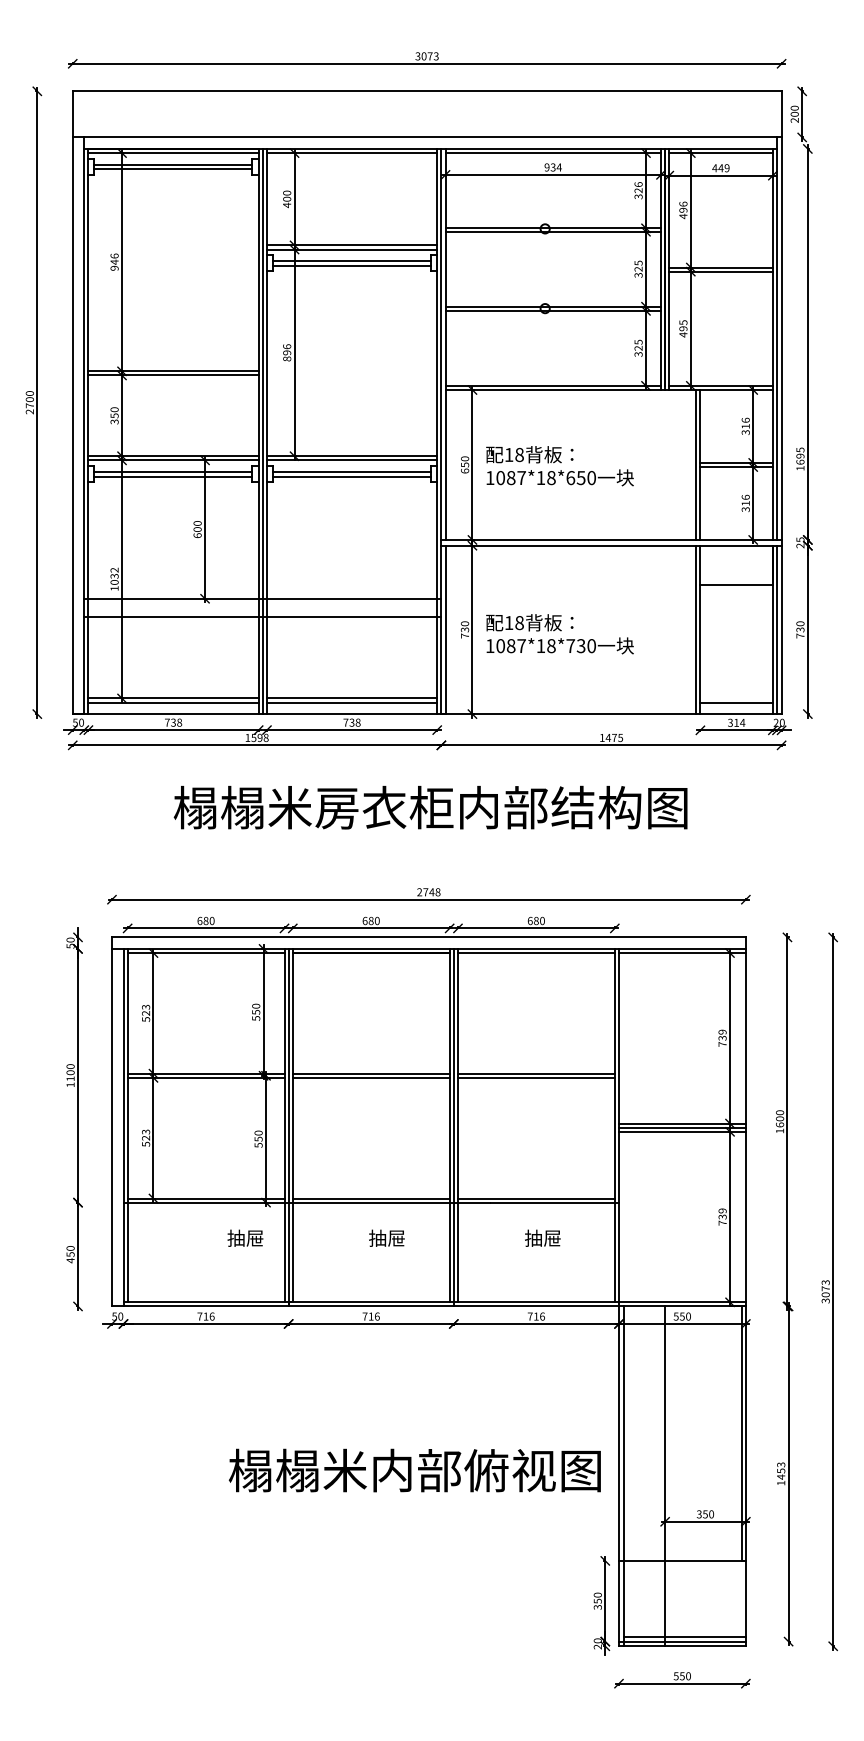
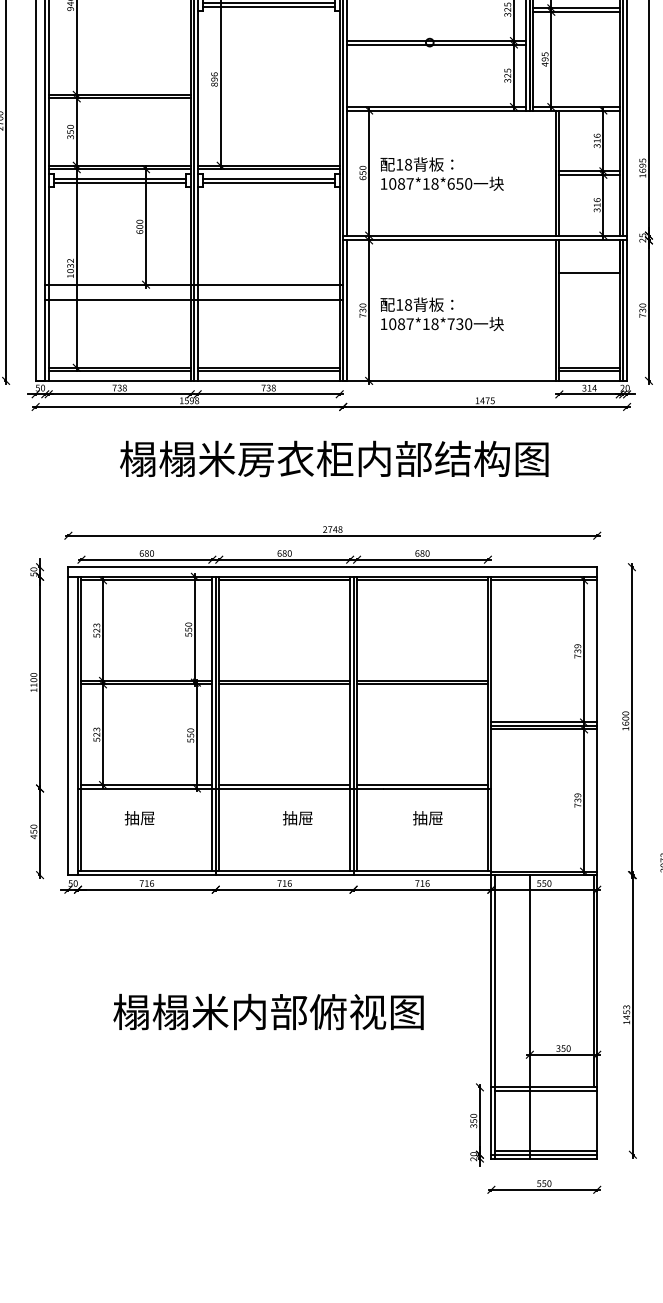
line: (736, 698) -> (589, 367), added
text: (245, 1237) -> (139, 817), moved
text: (414, 1470) -> (268, 1011), moved
line: (684, 1565) -> (546, 1091), added

